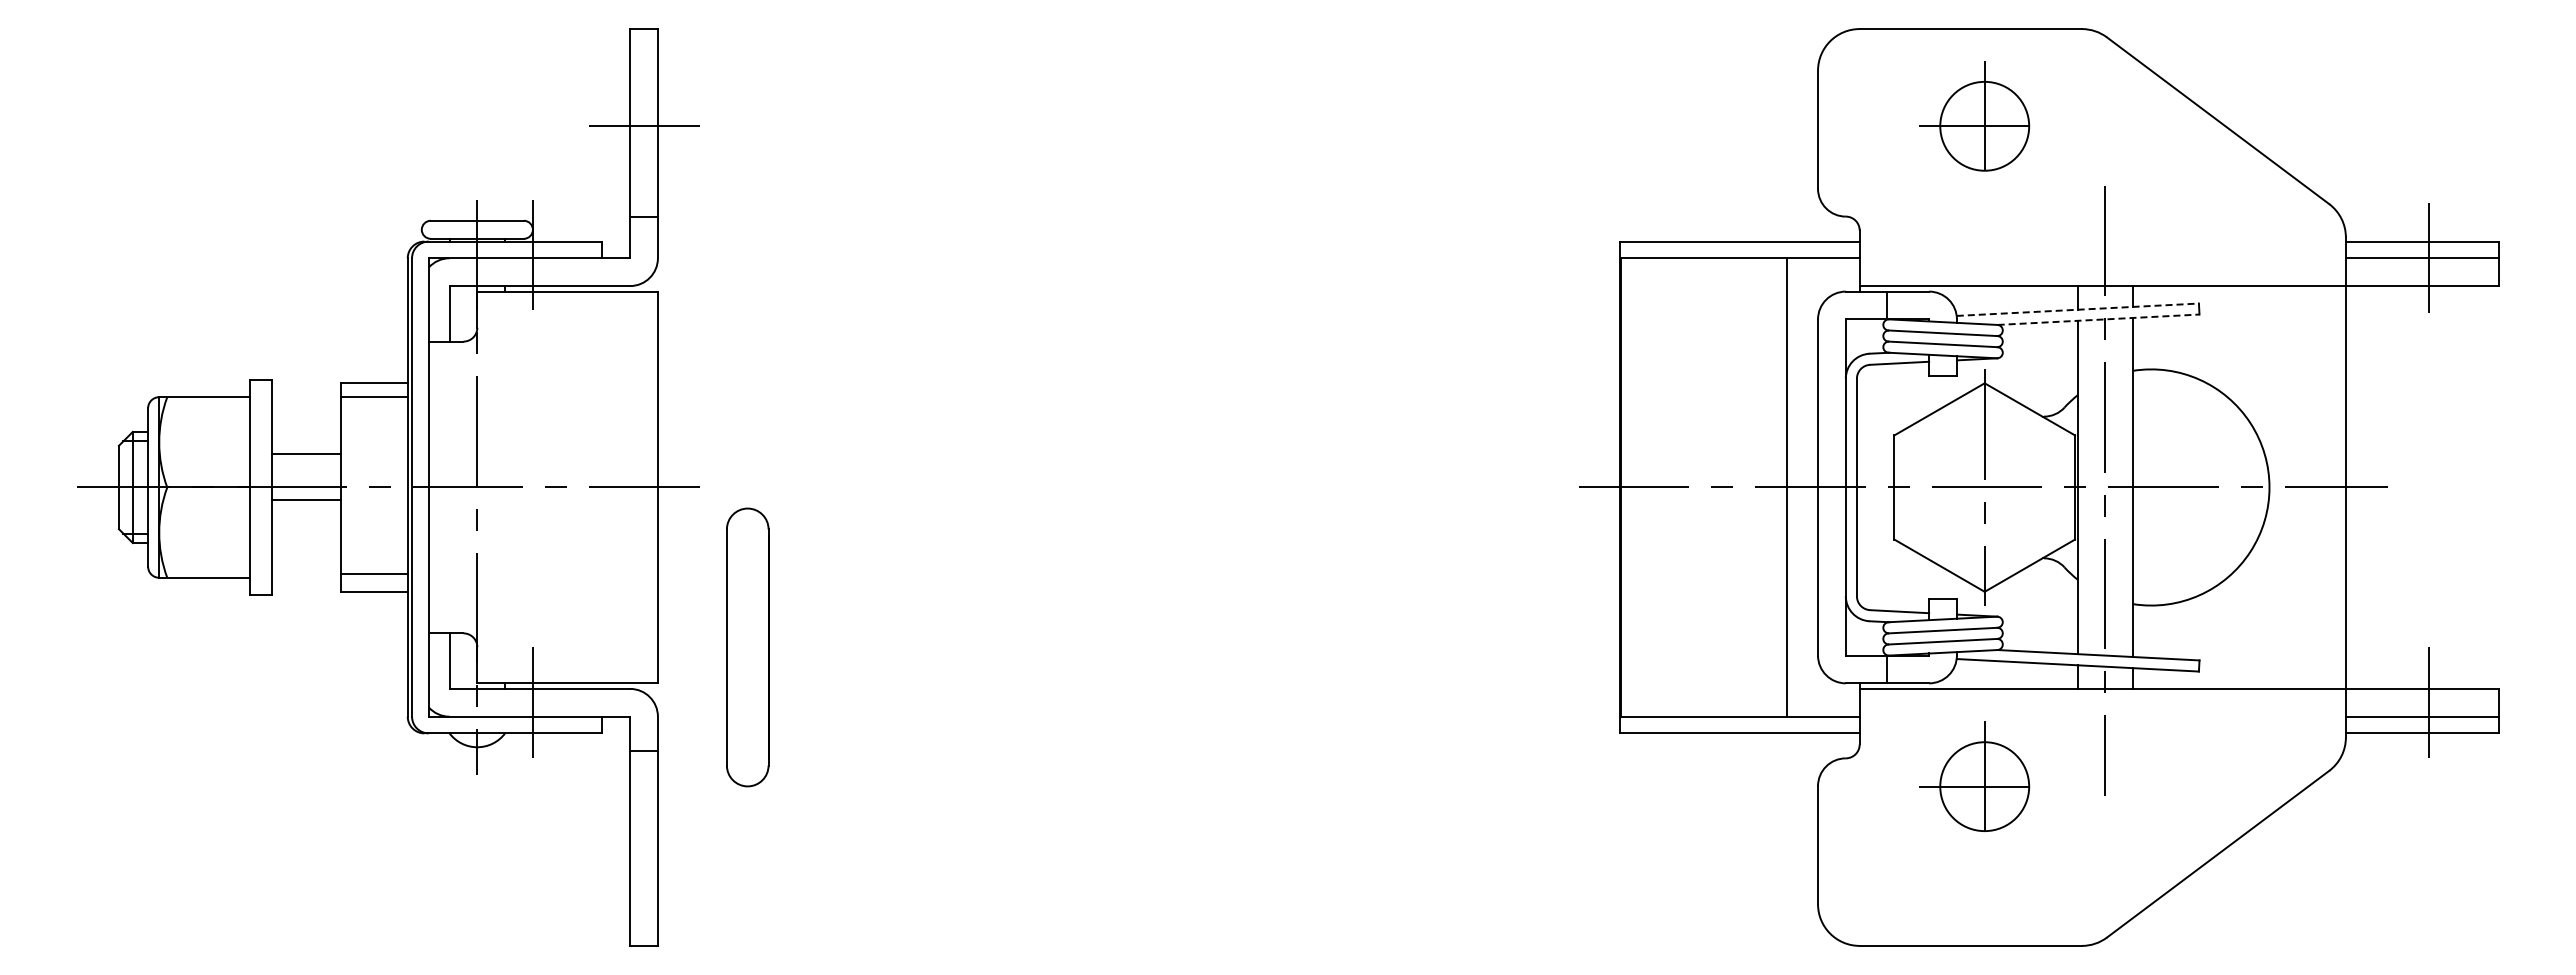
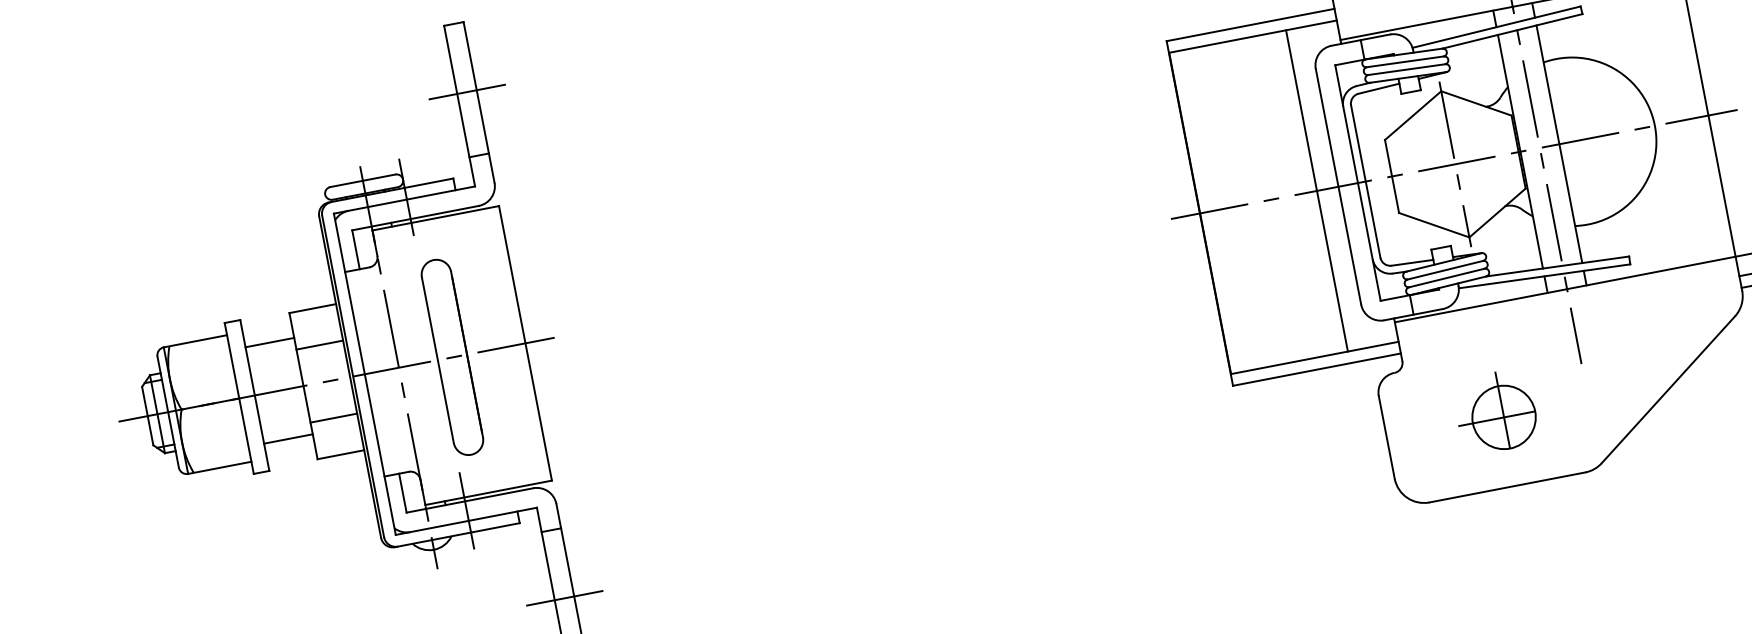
line: (2078, 309) -> (1497, 26), dashed -> solid
line: (2099, 319) -> (1513, 31), dashed -> solid
line: (374, 397) -> (319, 345), moved
line: (306, 453) -> (269, 342), moved
line: (306, 500) -> (288, 439), moved
line: (374, 573) -> (333, 418), moved
part: (747, 647) -> (452, 357), moved
part: (1974, 776) -> (1495, 411), moved
line: (643, 848) -> (564, 598), added

